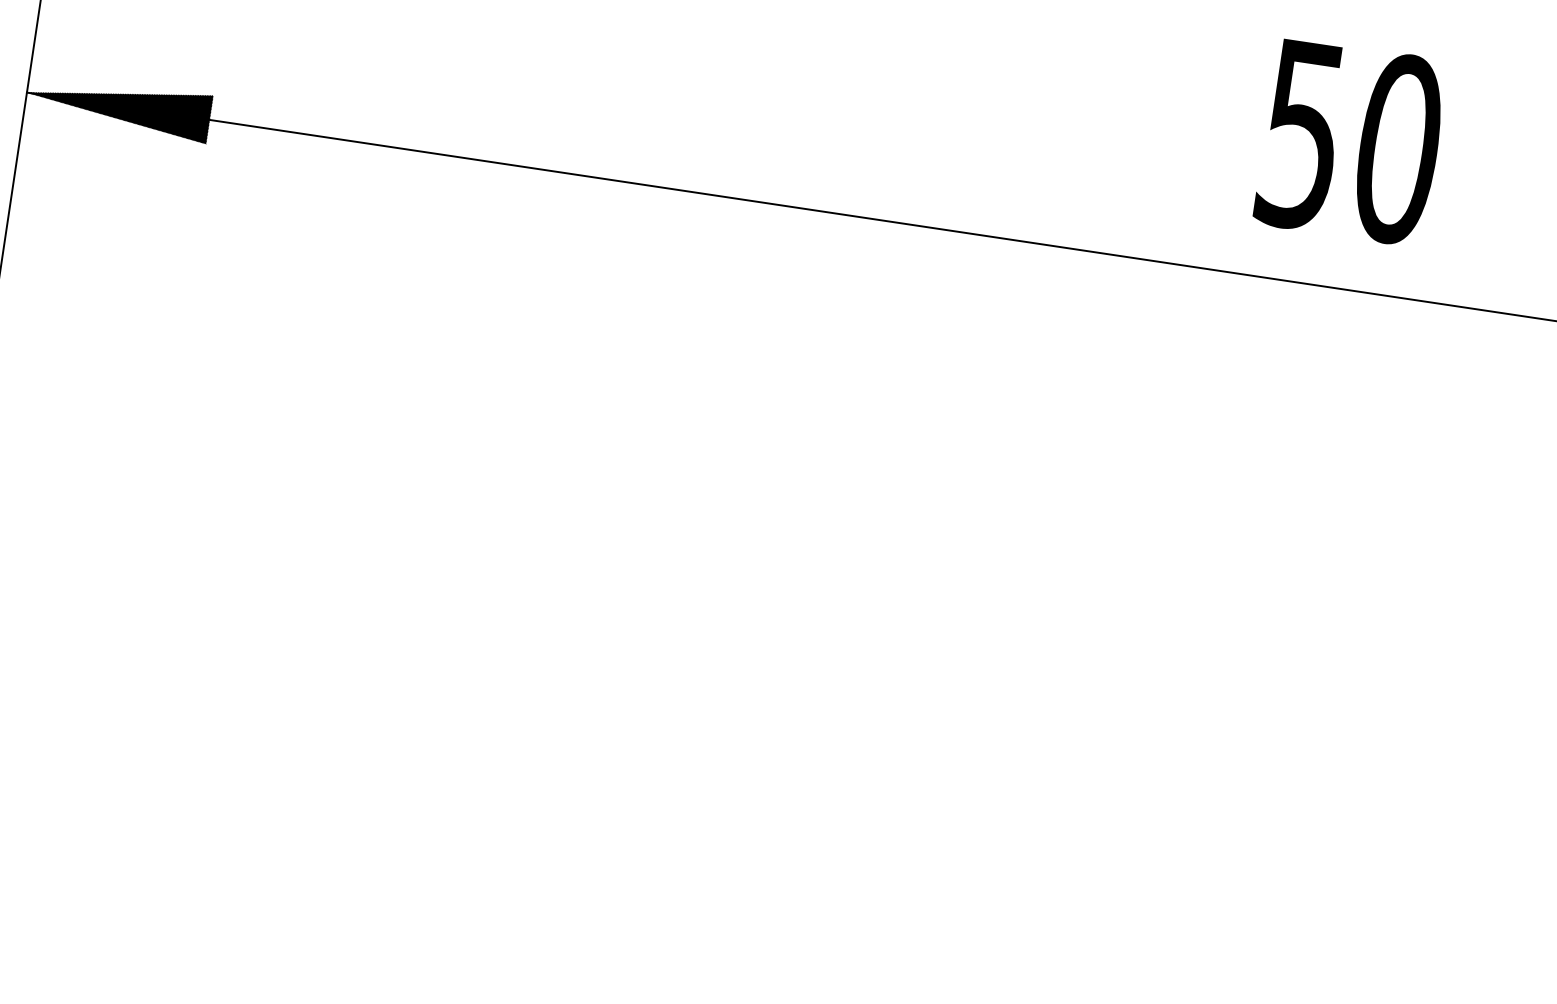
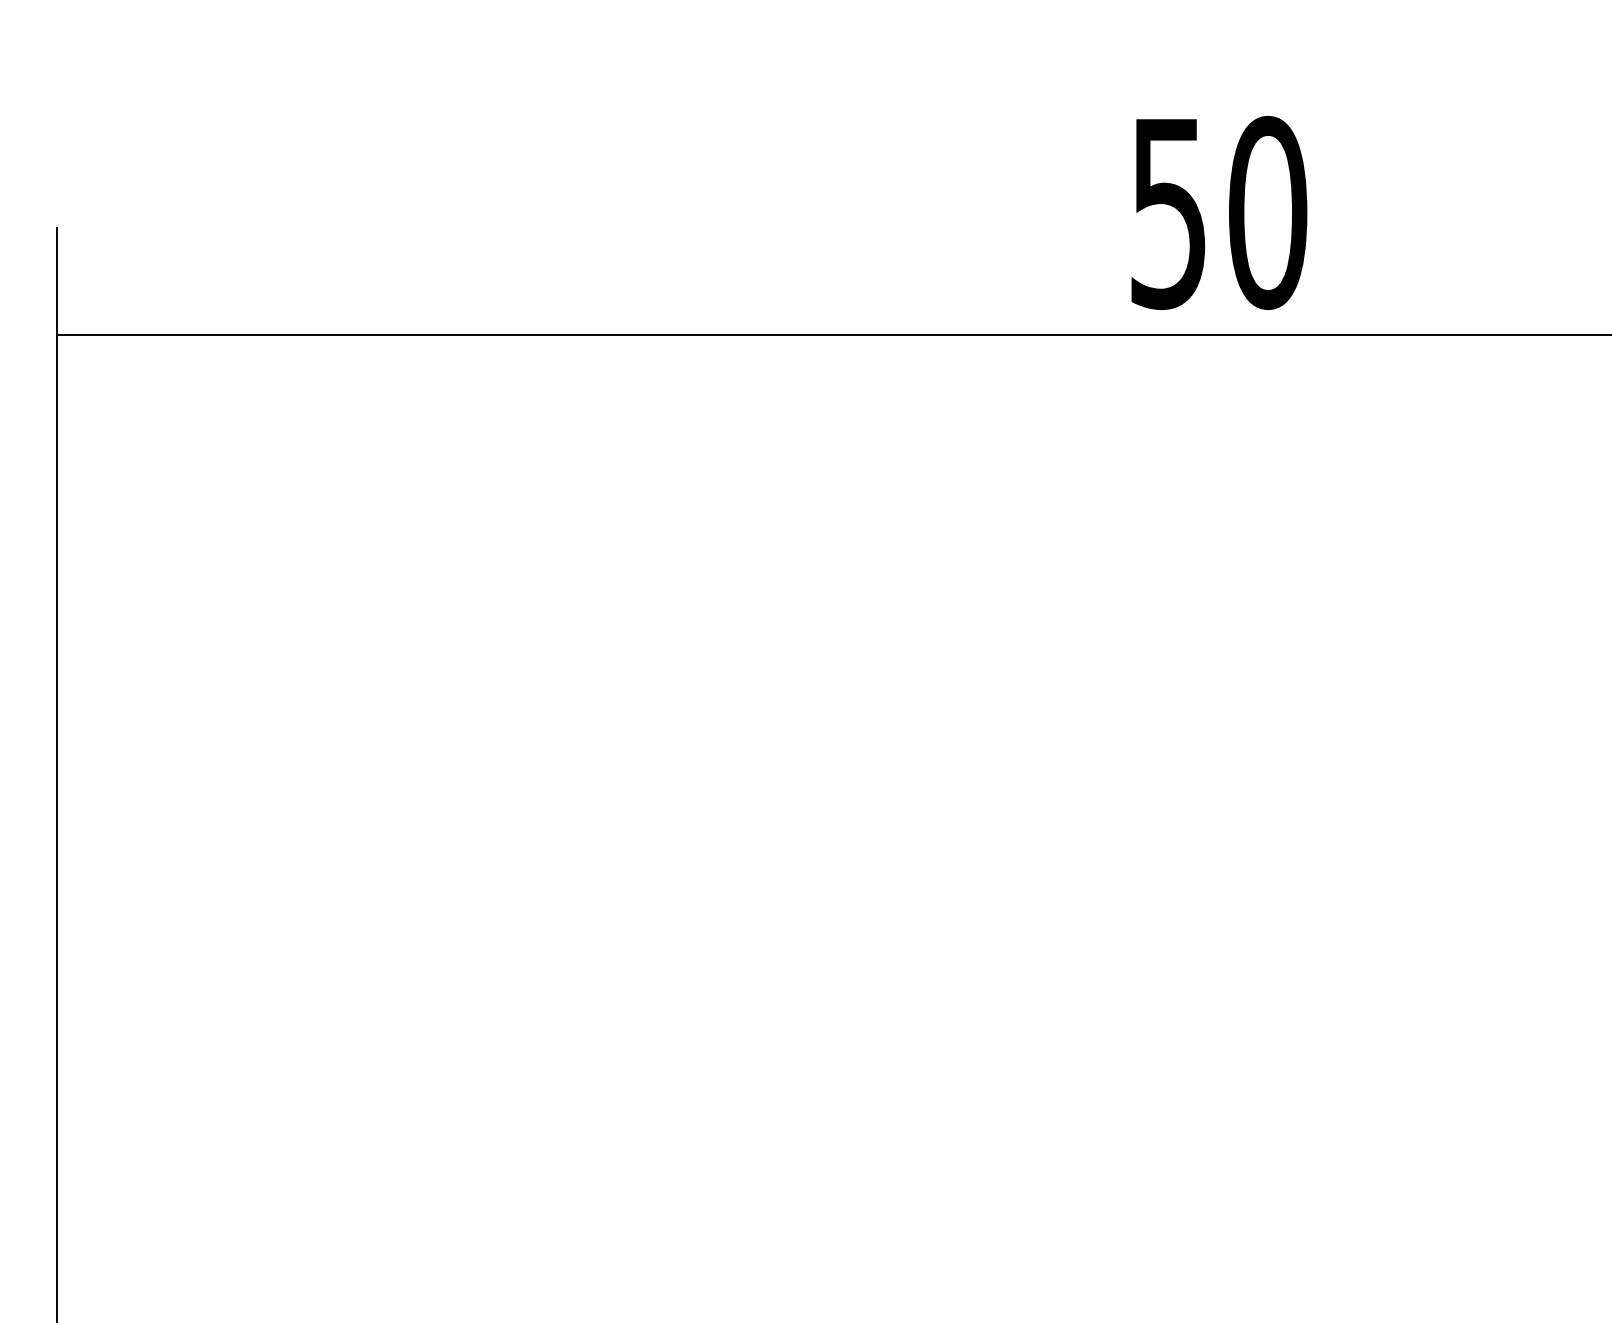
hatch: (117, 106) -> (150, 334), removed
text: (1351, 141) -> (1219, 212), moved

